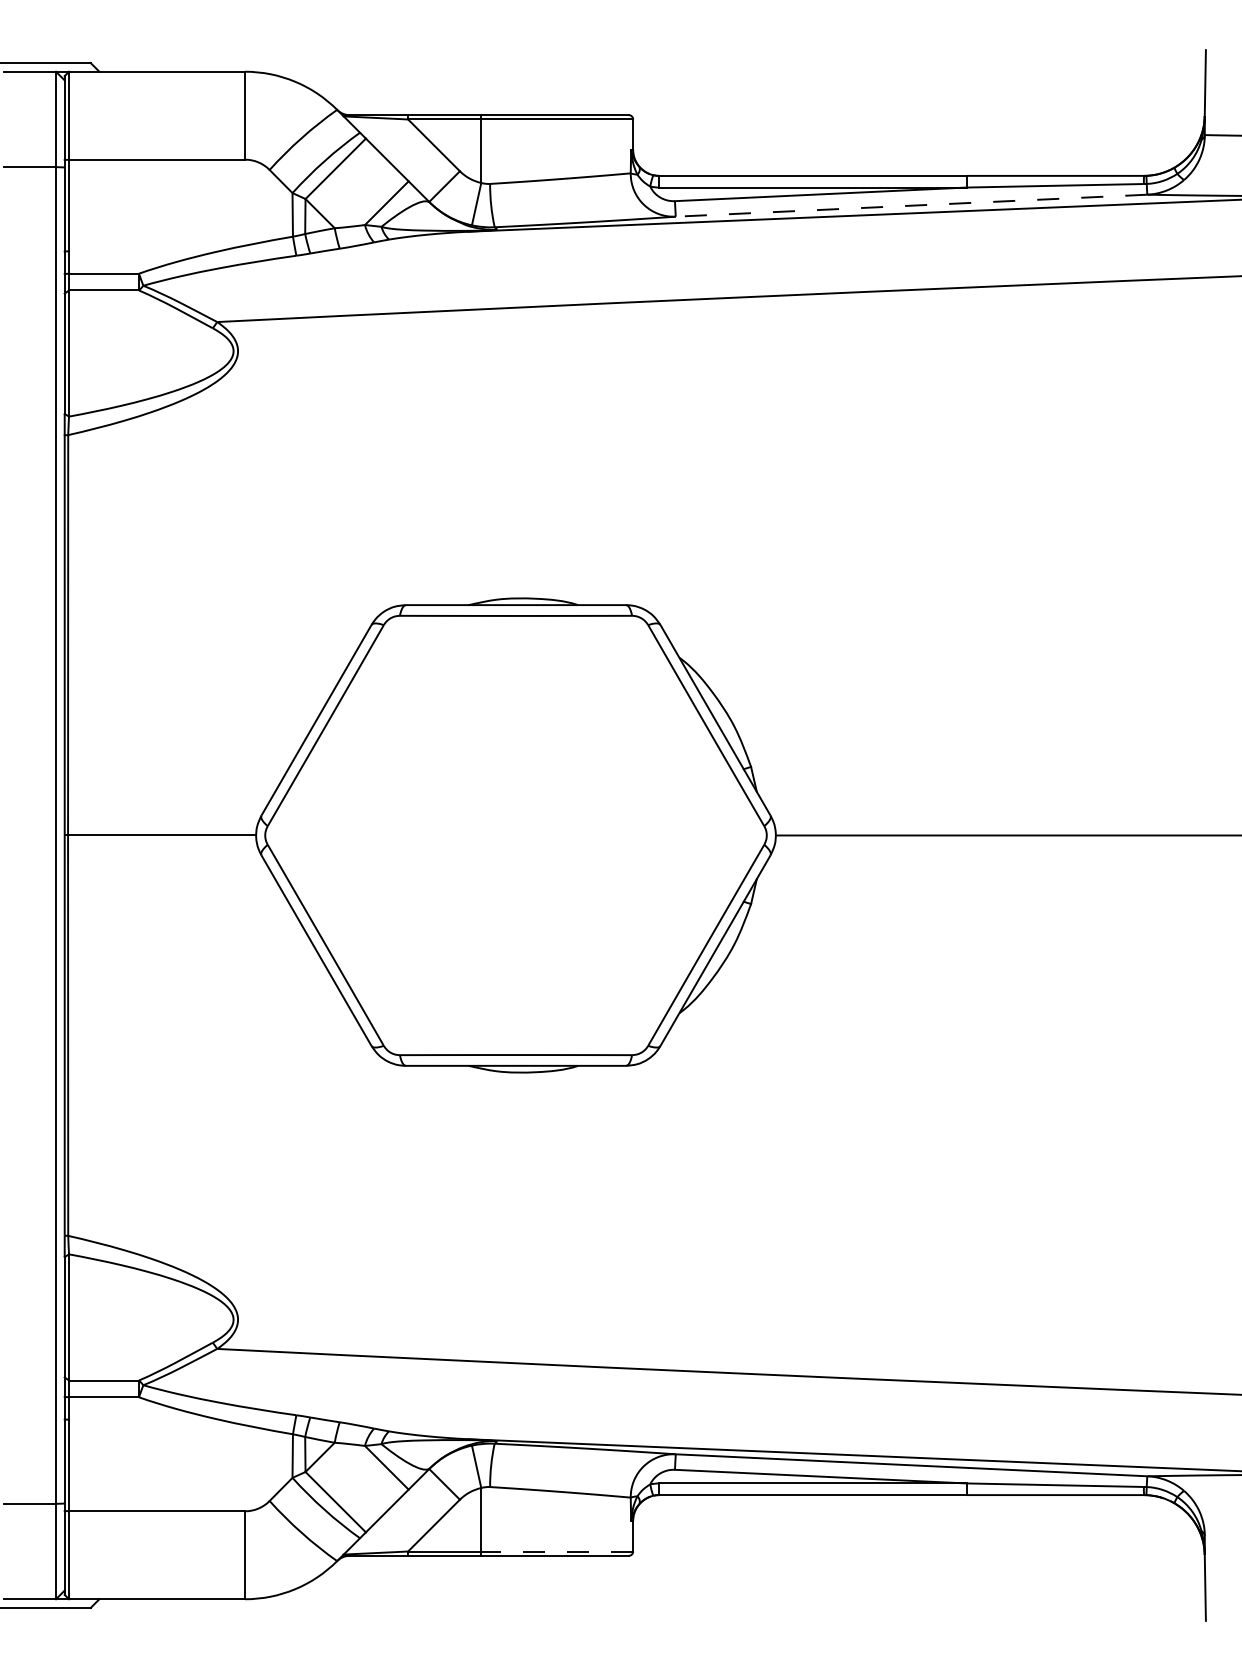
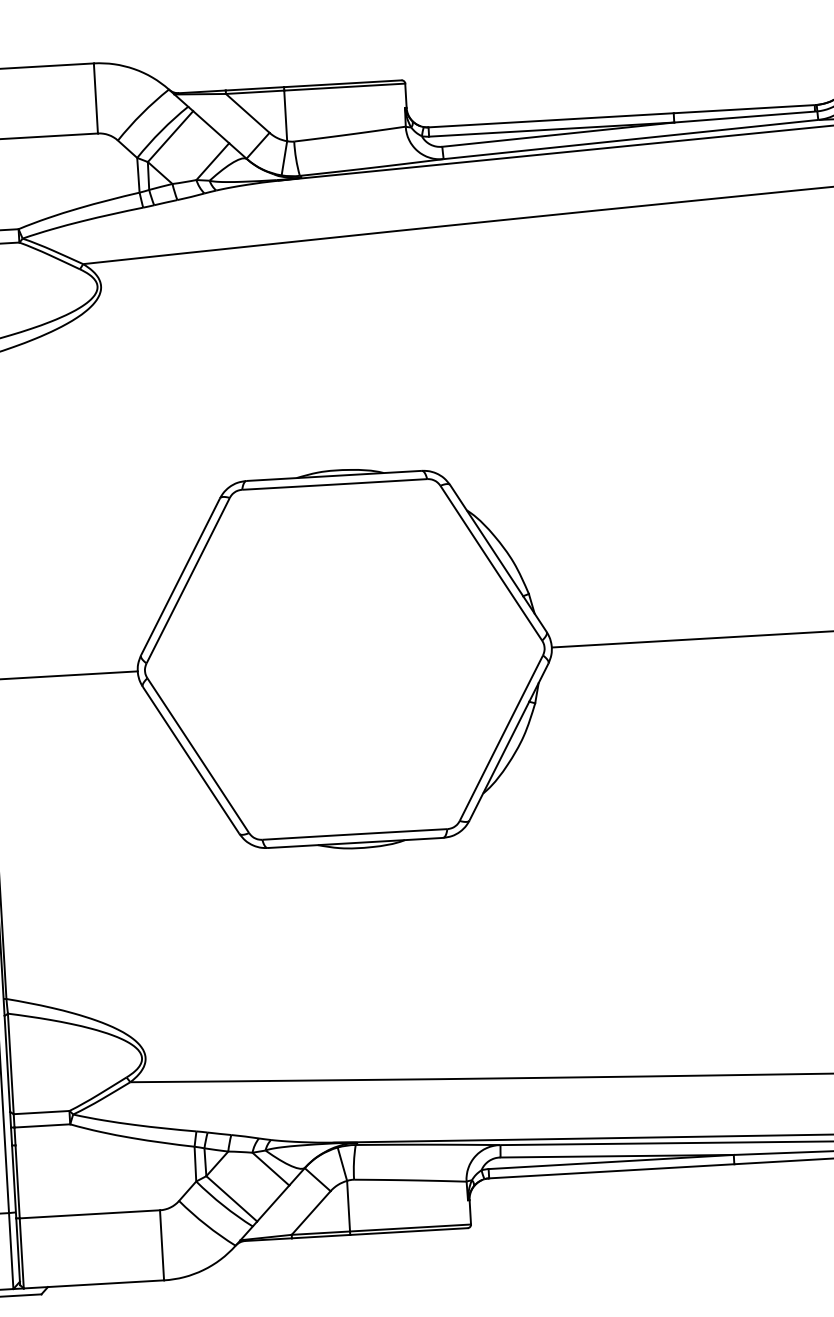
line: (912, 205) -> (631, 139), dashed -> solid
line: (557, 1551) -> (410, 1227), dashed -> solid

